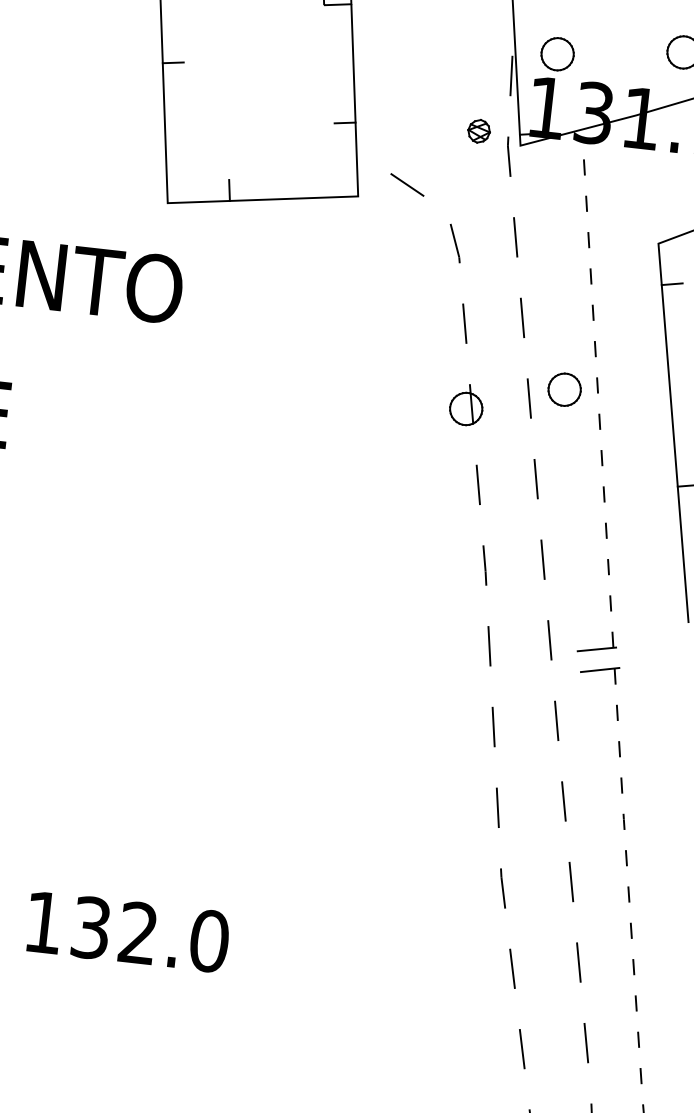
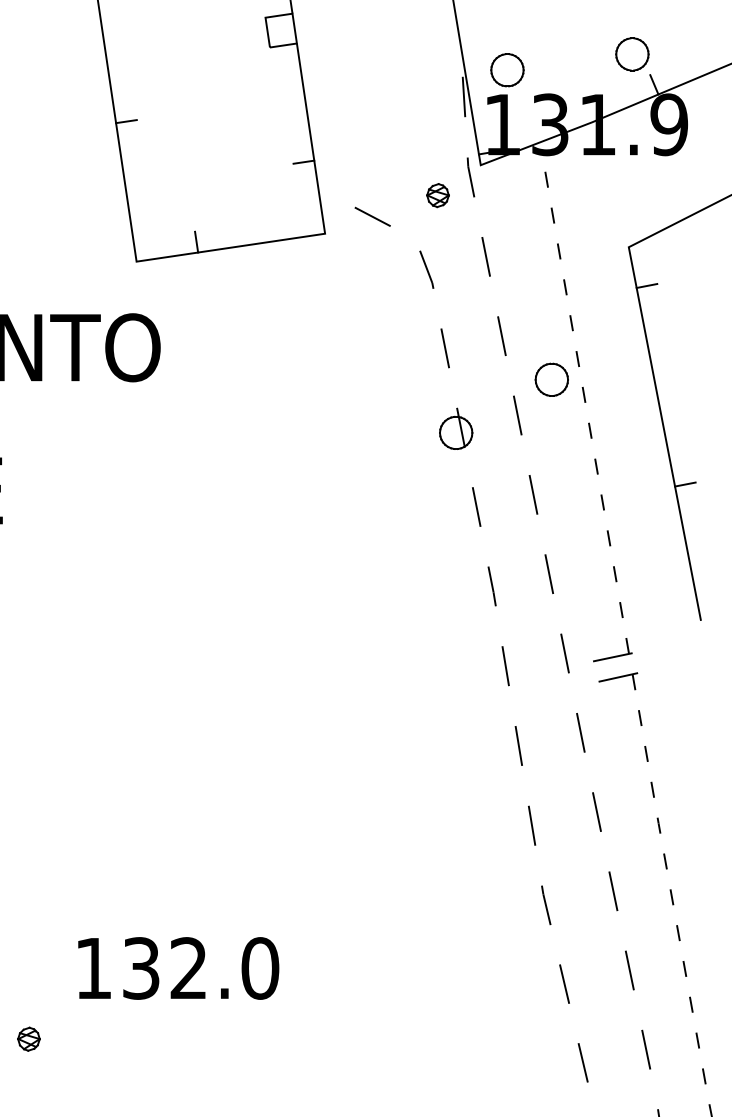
part: (478, 131) -> (437, 195), moved
part: (564, 389) -> (551, 379), moved
text: (128, 932) -> (178, 968), moved

